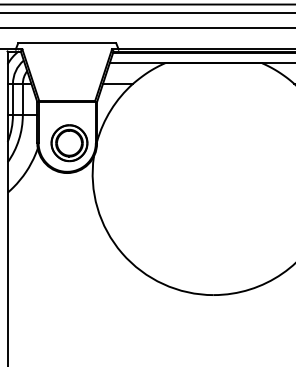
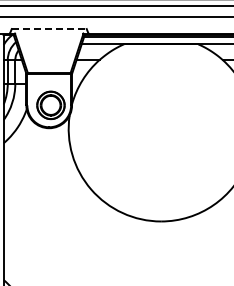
line: (67, 43) -> (49, 29), solid -> dashed

